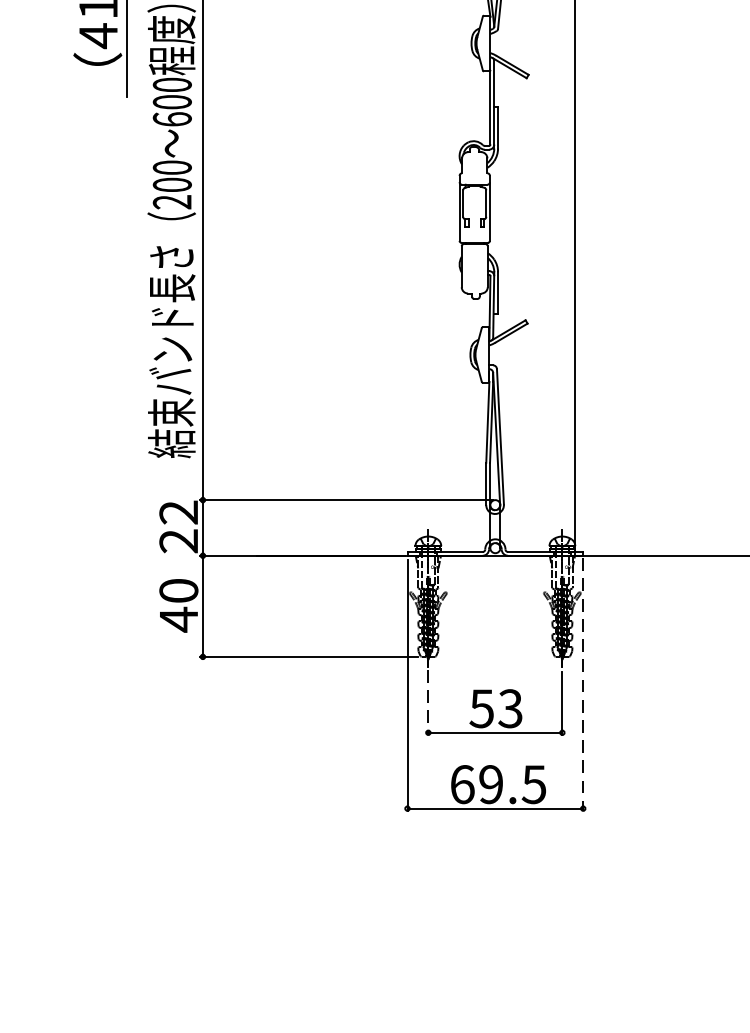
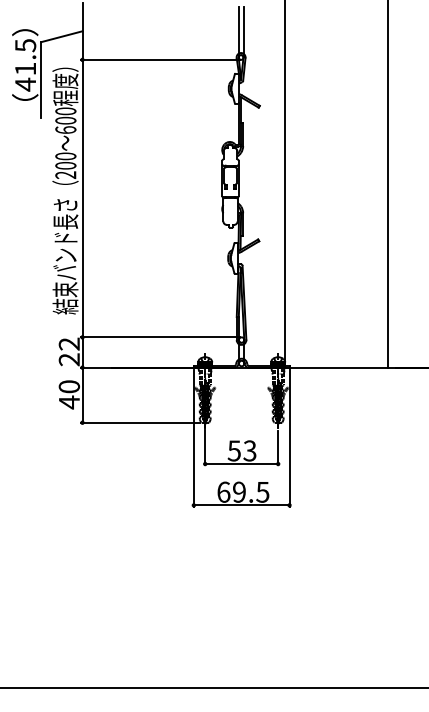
line: (583, 684) -> (289, 437), dashed -> solid
line: (428, 702) -> (205, 447), dashed -> solid

